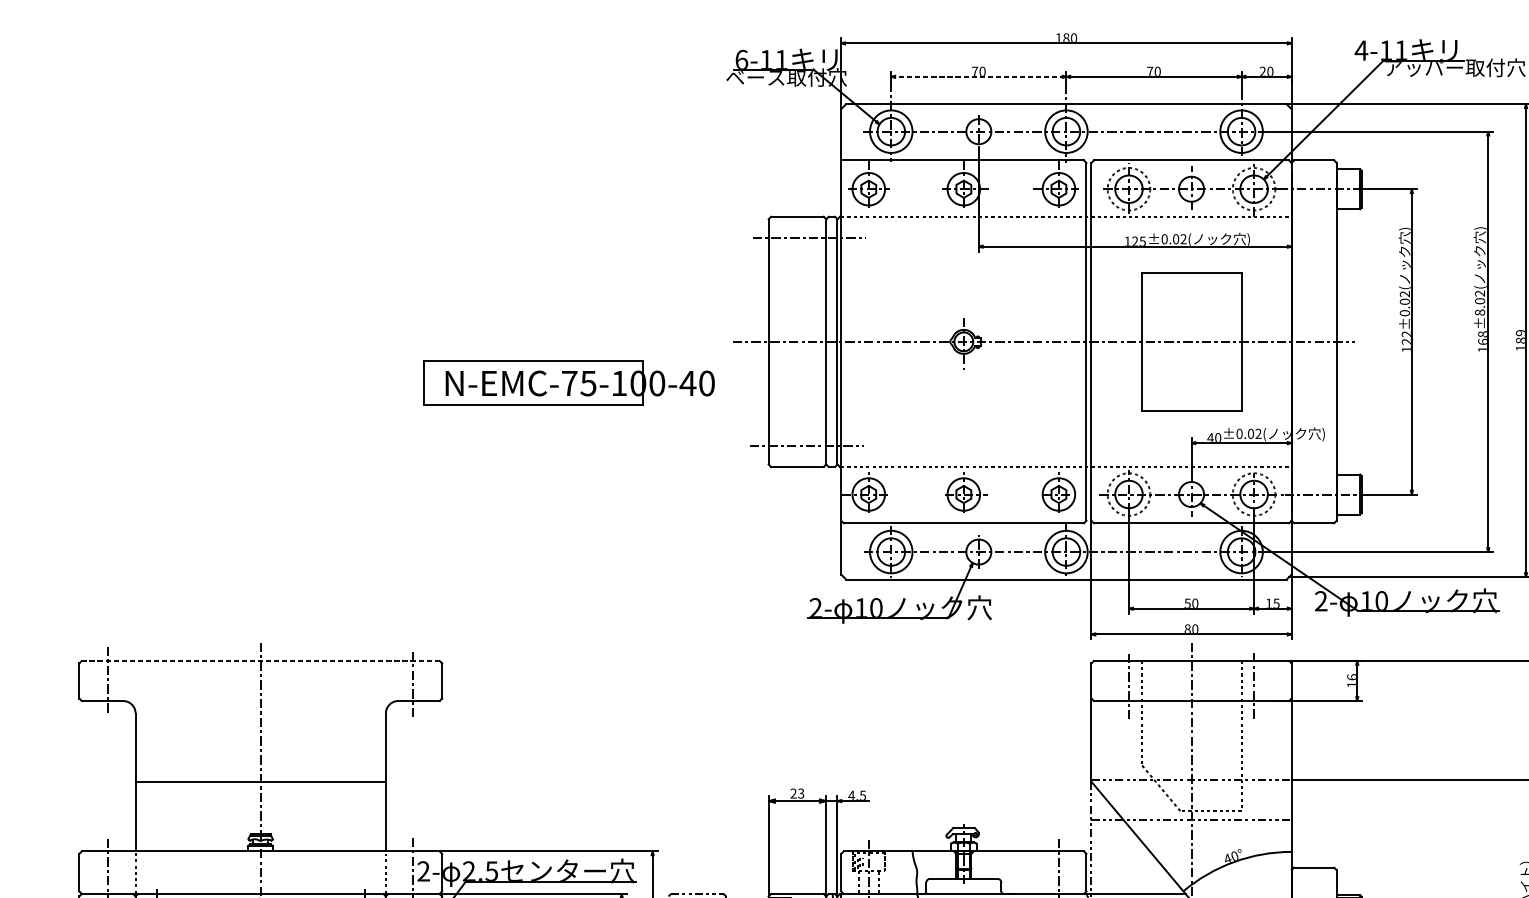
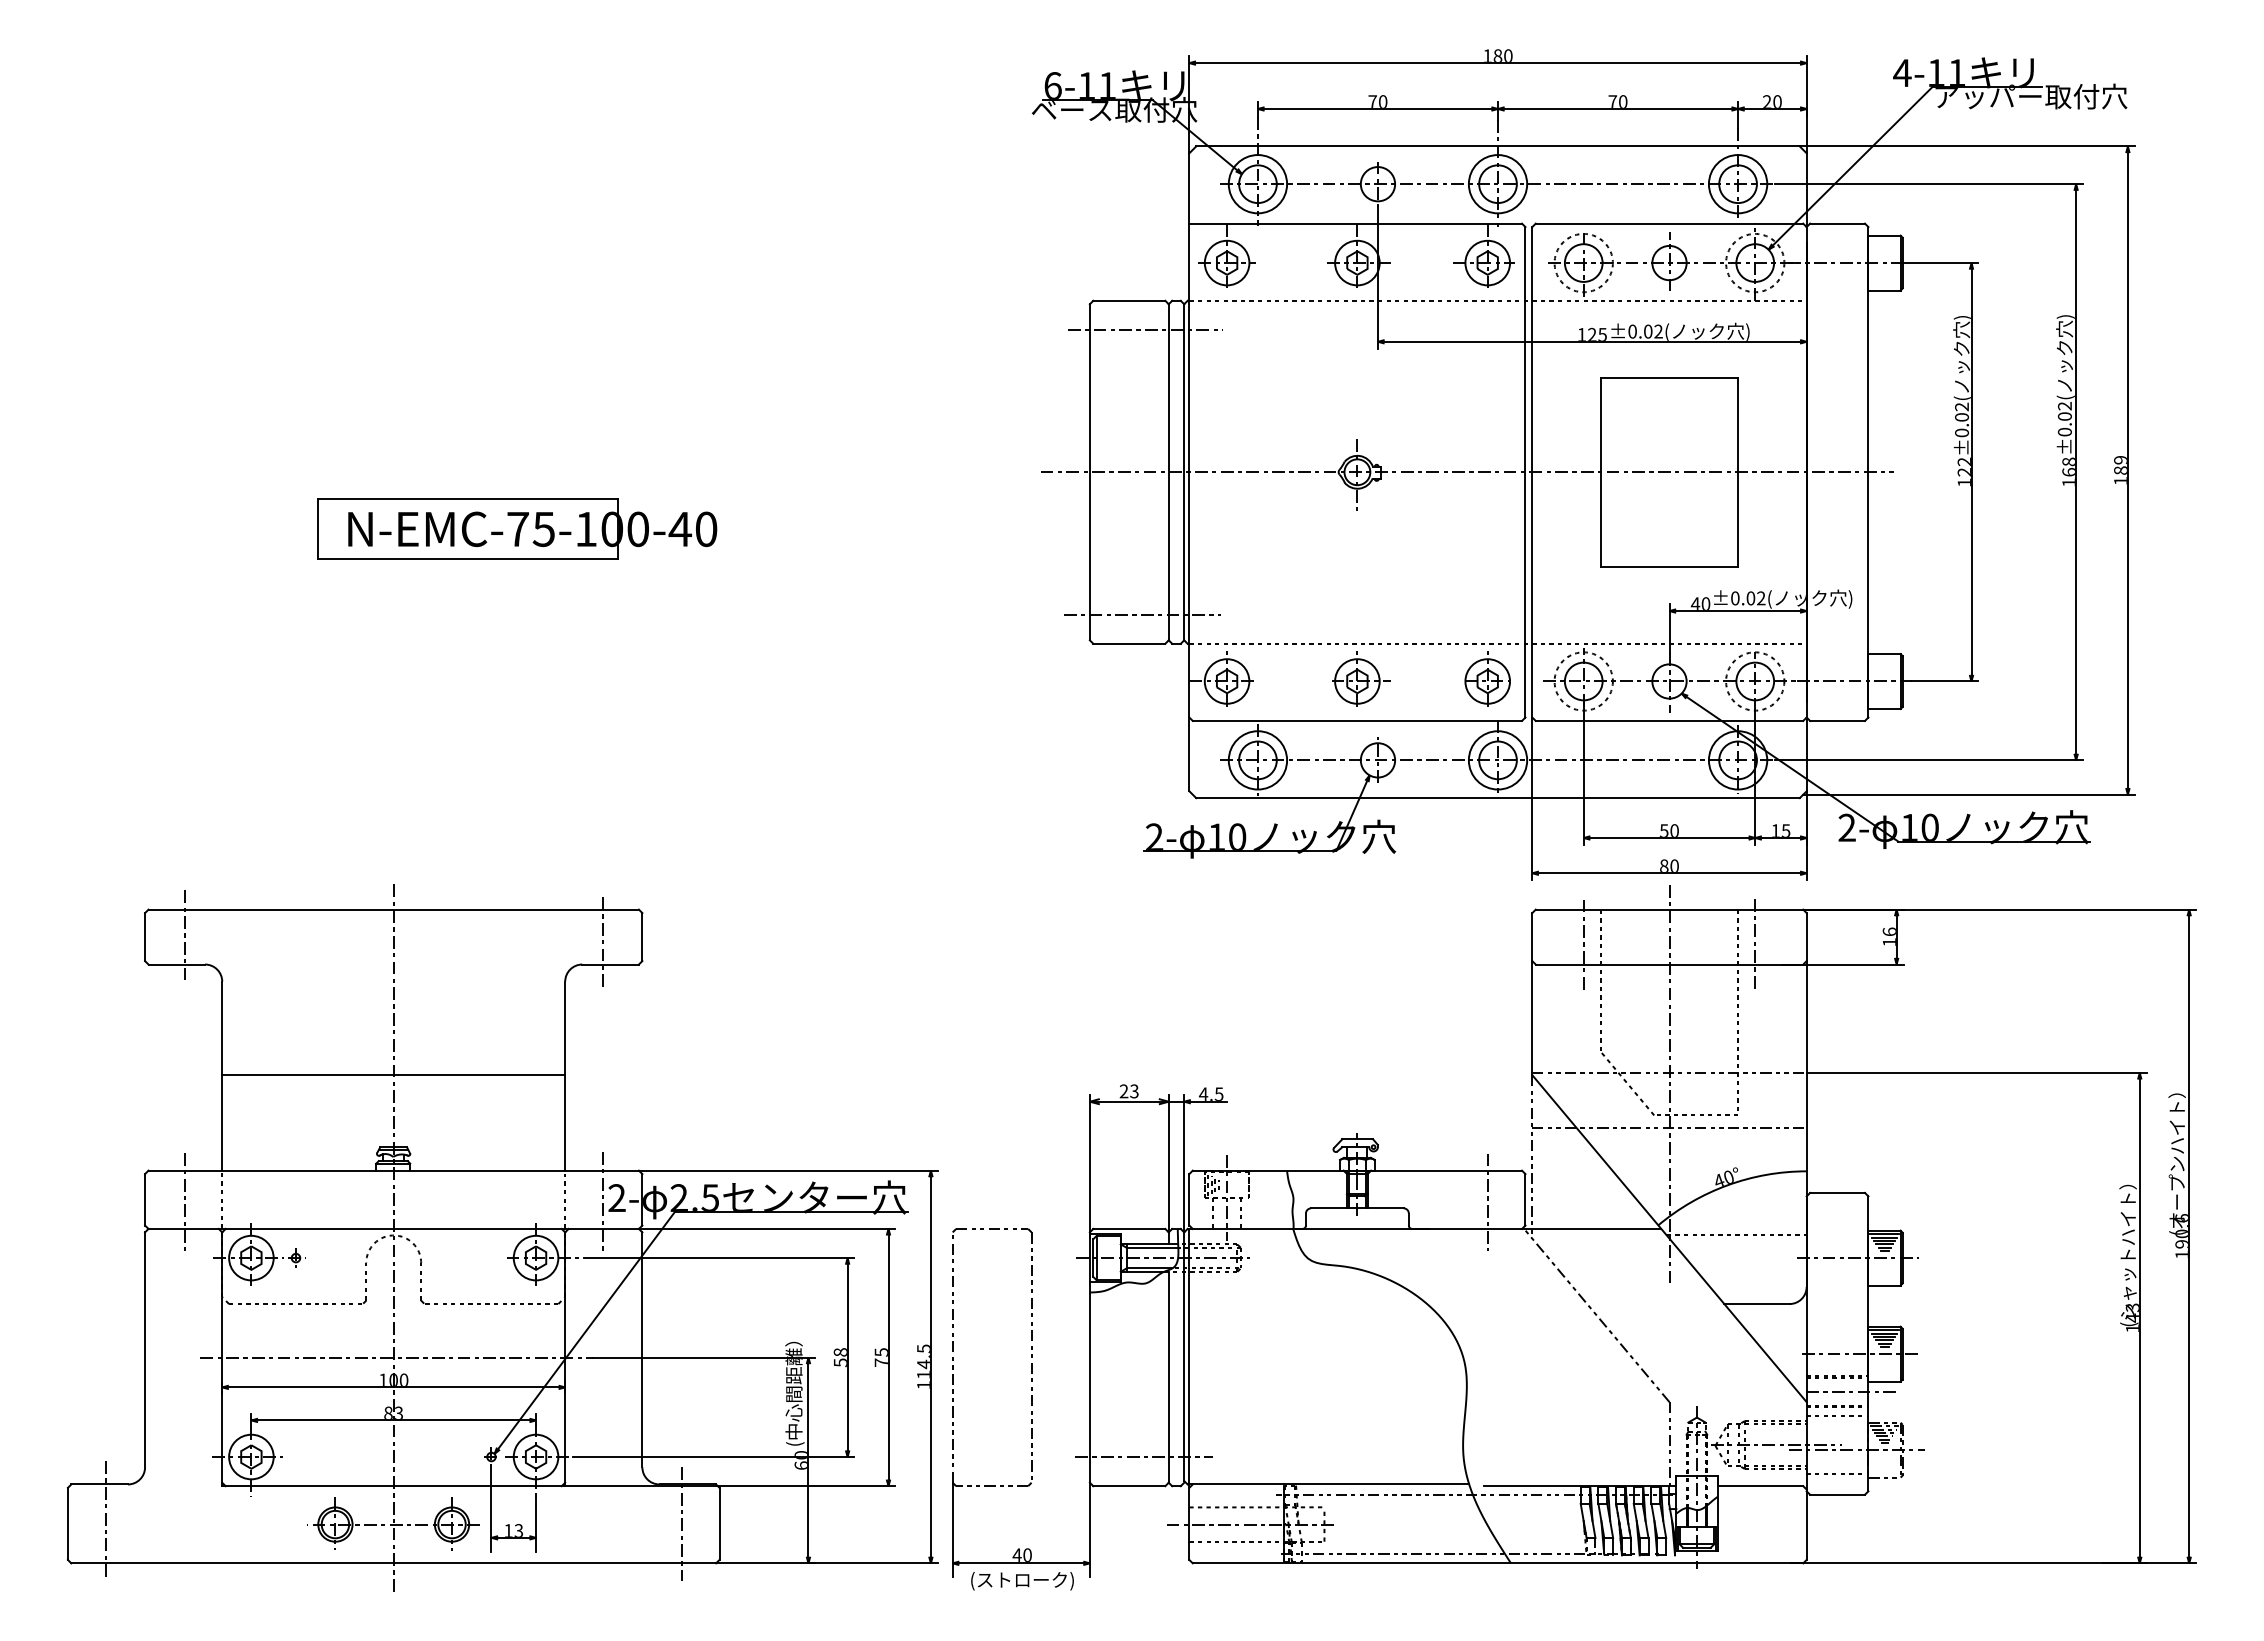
line: (979, 76) -> (1378, 108), dashed -> solid
text: (1479, 312) -> (2064, 431), ±8.02( -> ±0.02(
part: (569, 382) -> (517, 528), moved
line: (260, 660) -> (393, 909), dashed -> solid

